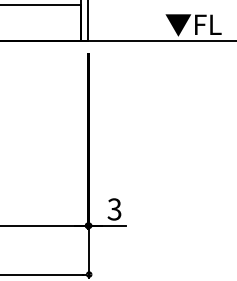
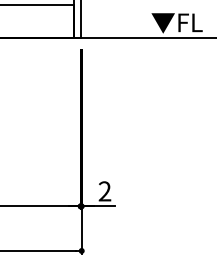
text: (114, 209) -> (104, 191), 3 -> 2

